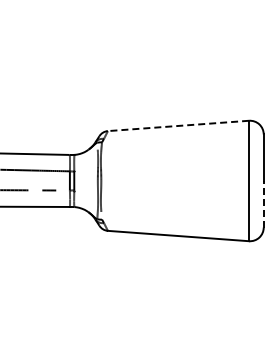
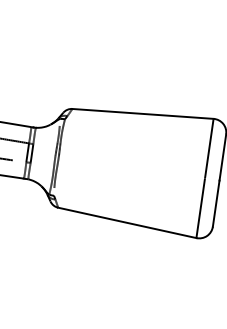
line: (178, 125) -> (143, 113), dashed -> solid
line: (263, 203) -> (216, 202), dashed -> solid

